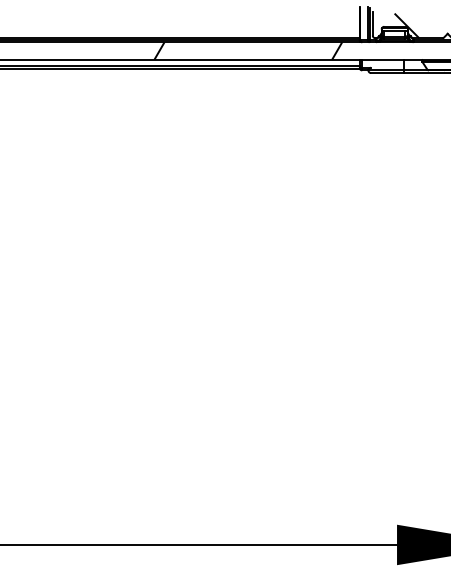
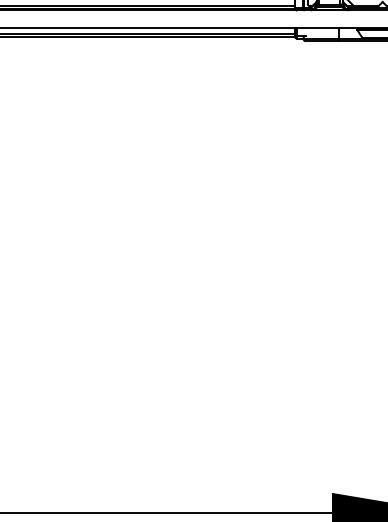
hatch: (248, 50) -> (183, 18), removed

